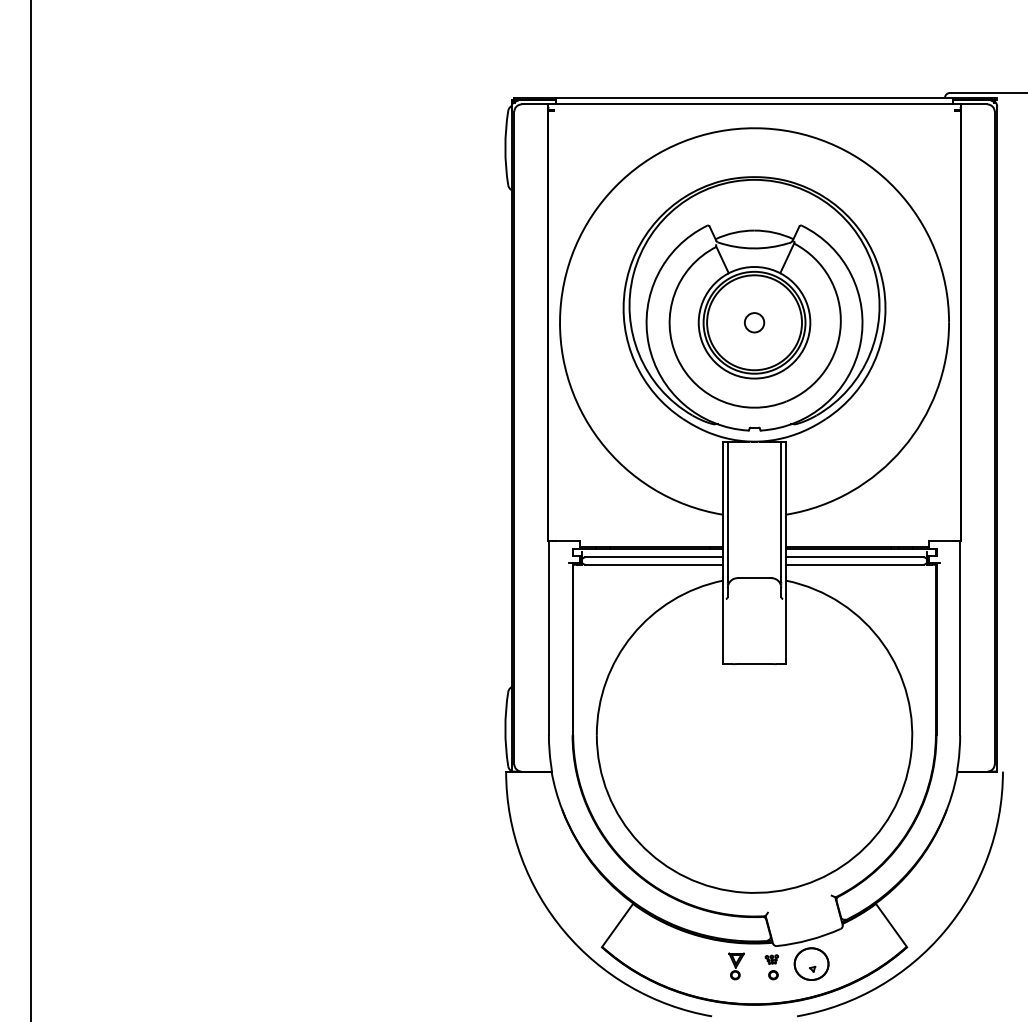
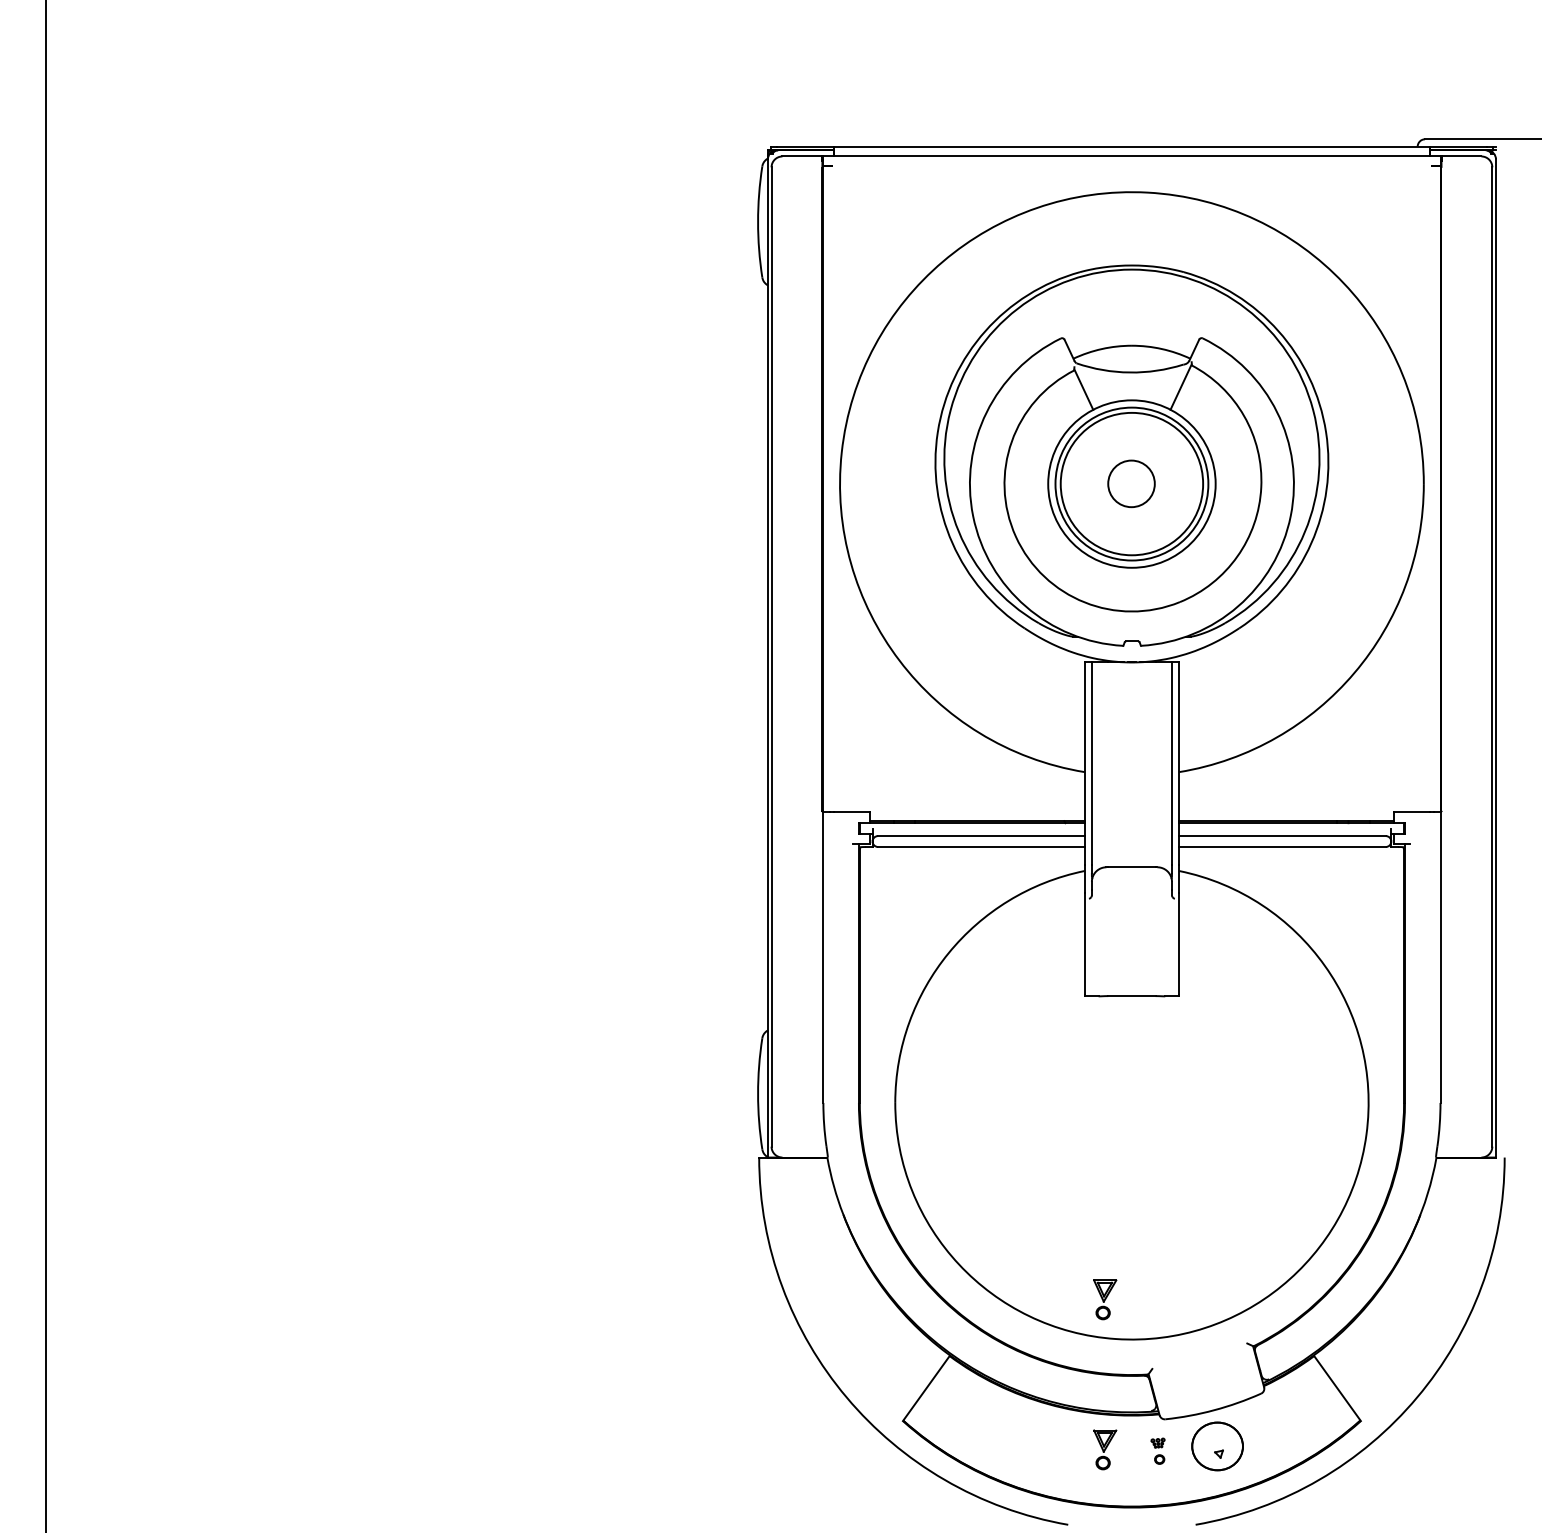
circle: (754, 322) -> (1131, 483), size x1.6
part: (736, 866) -> (1104, 1299), added
part: (771, 967) -> (1157, 1451), size x0.7

